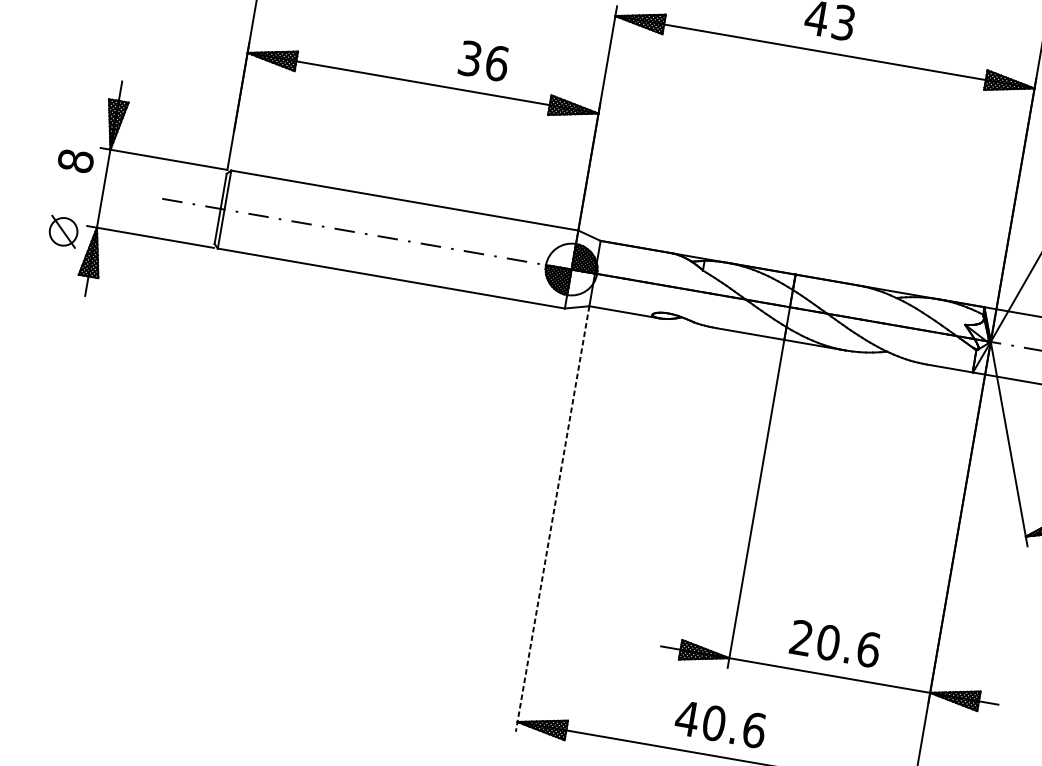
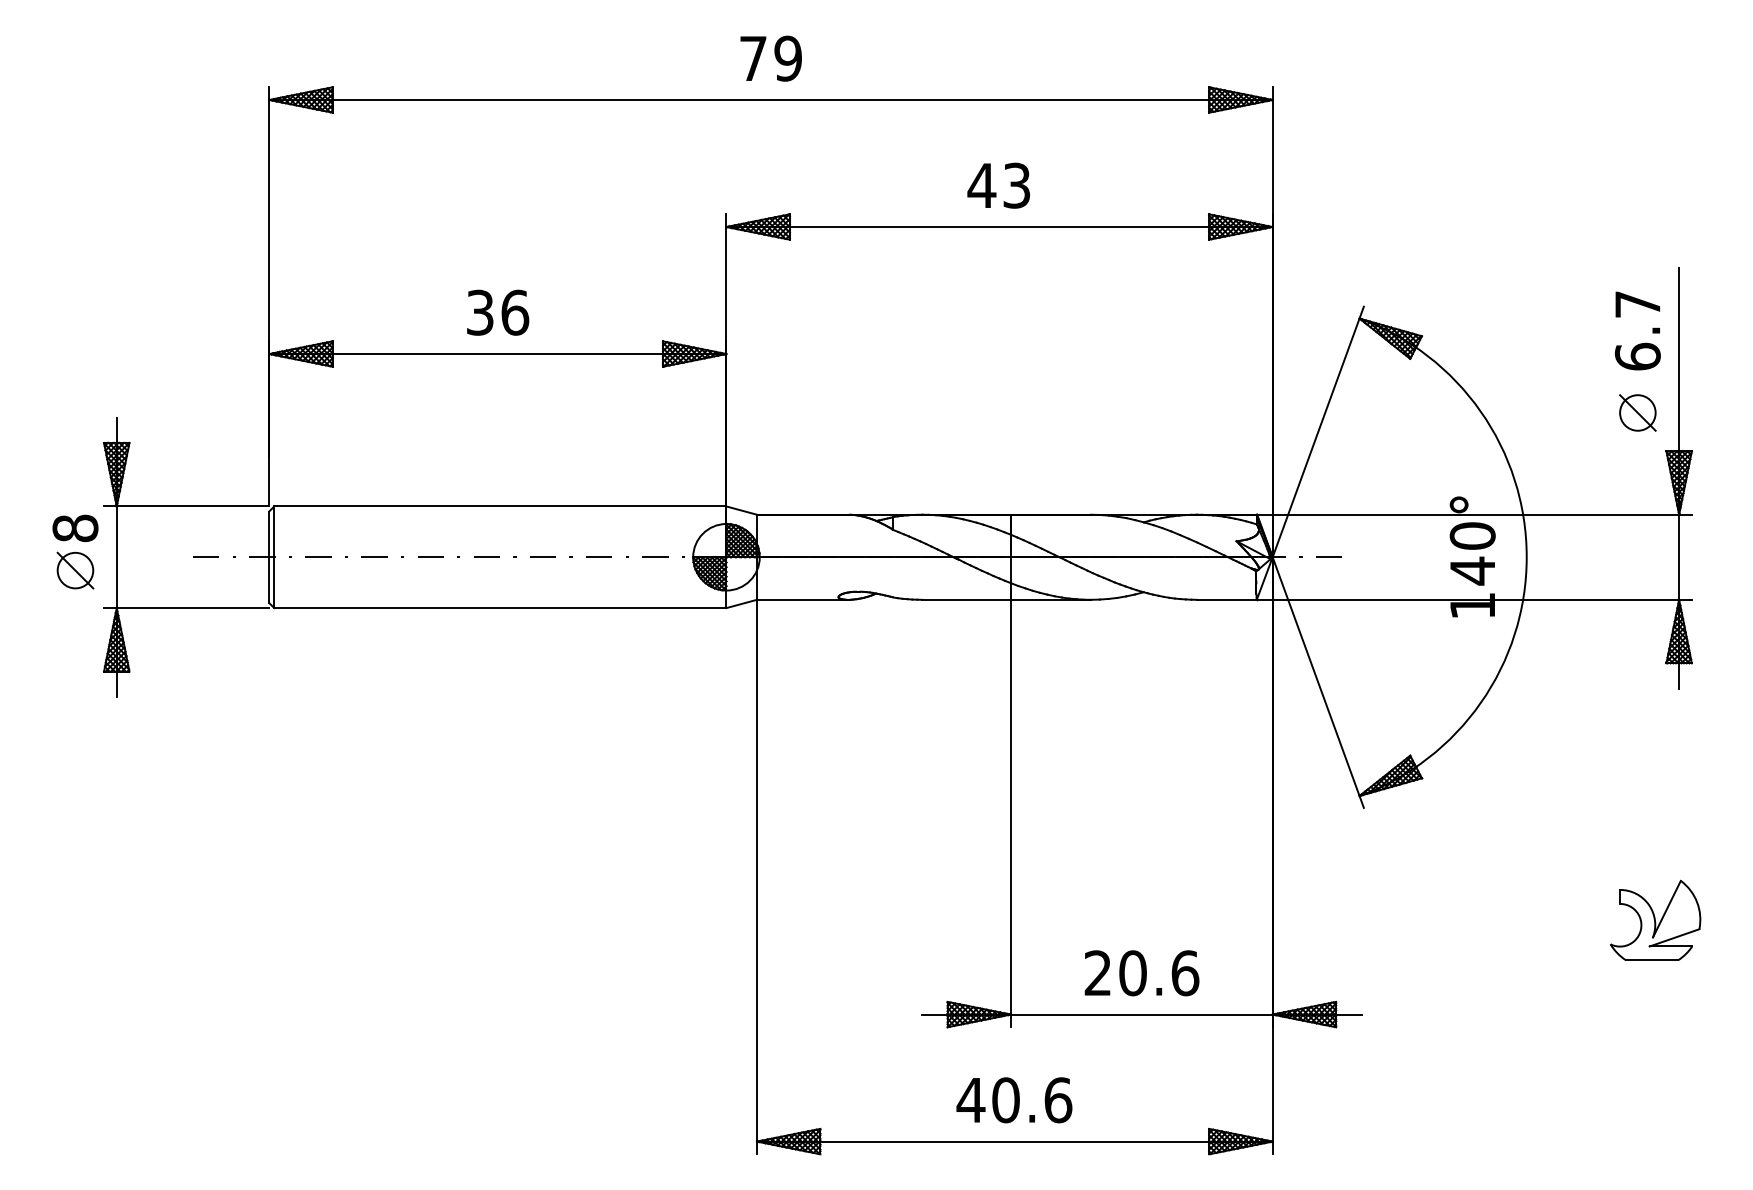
text: (484, 61) -> (498, 312), moved
part: (63, 231) -> (75, 570), moved
line: (552, 519) -> (756, 877), dashed -> solid

